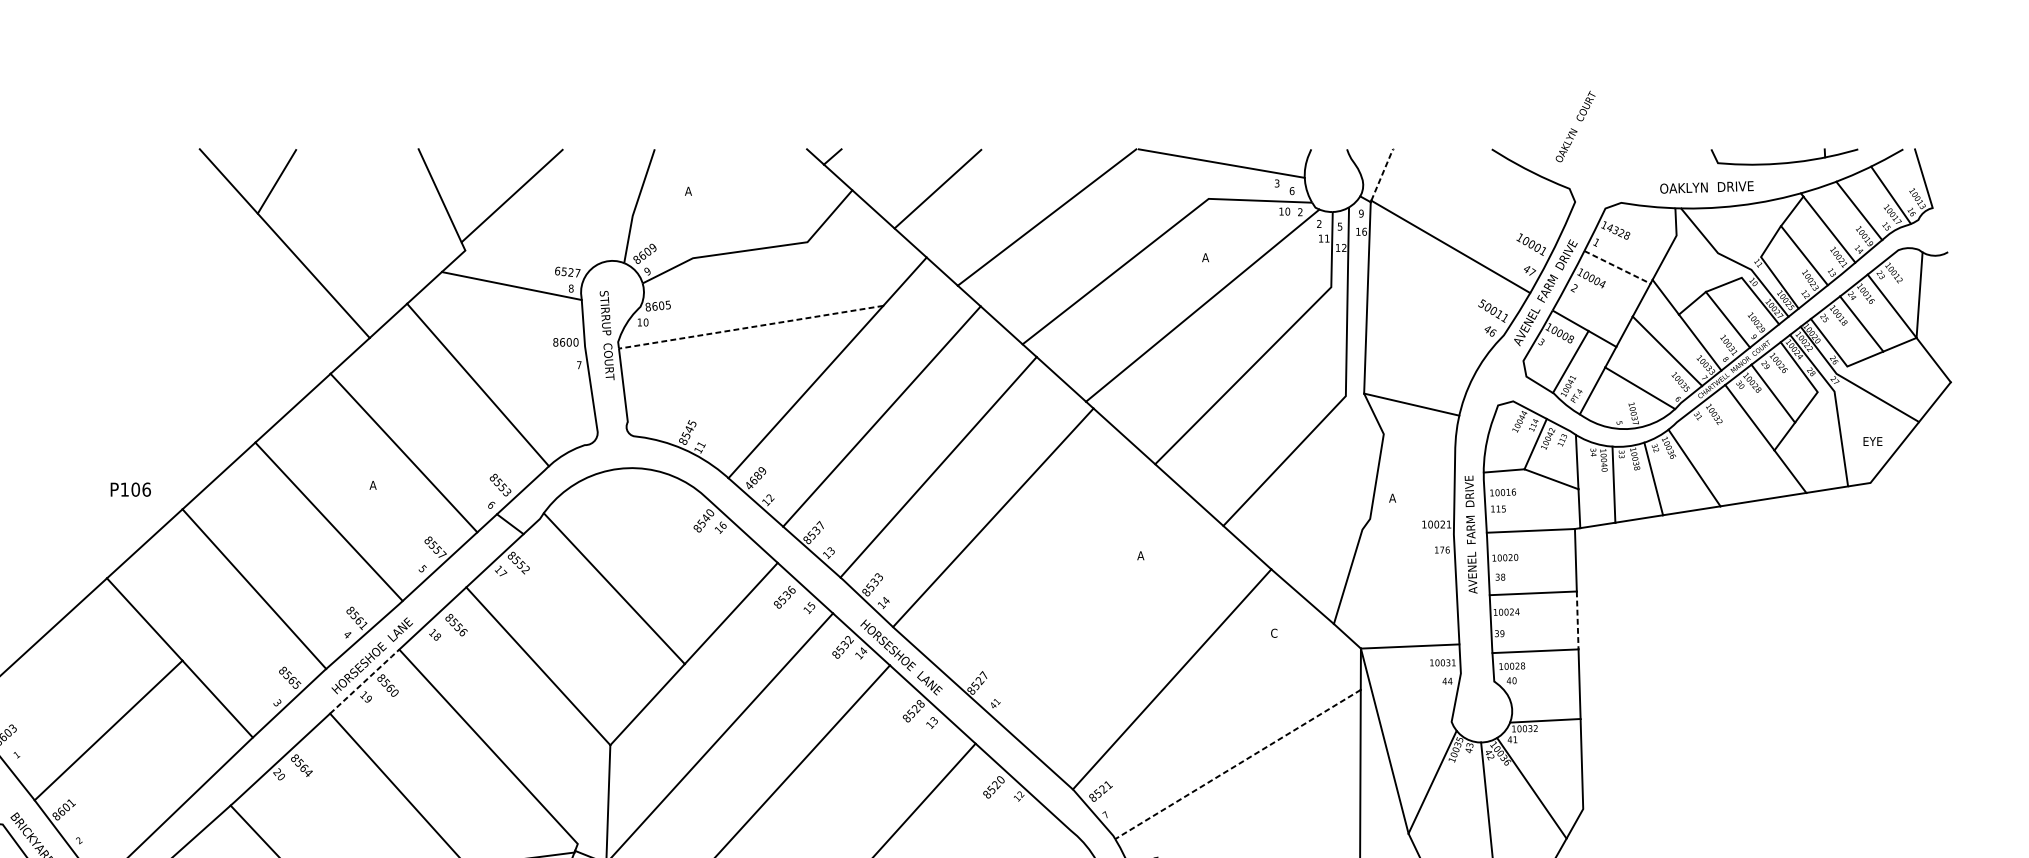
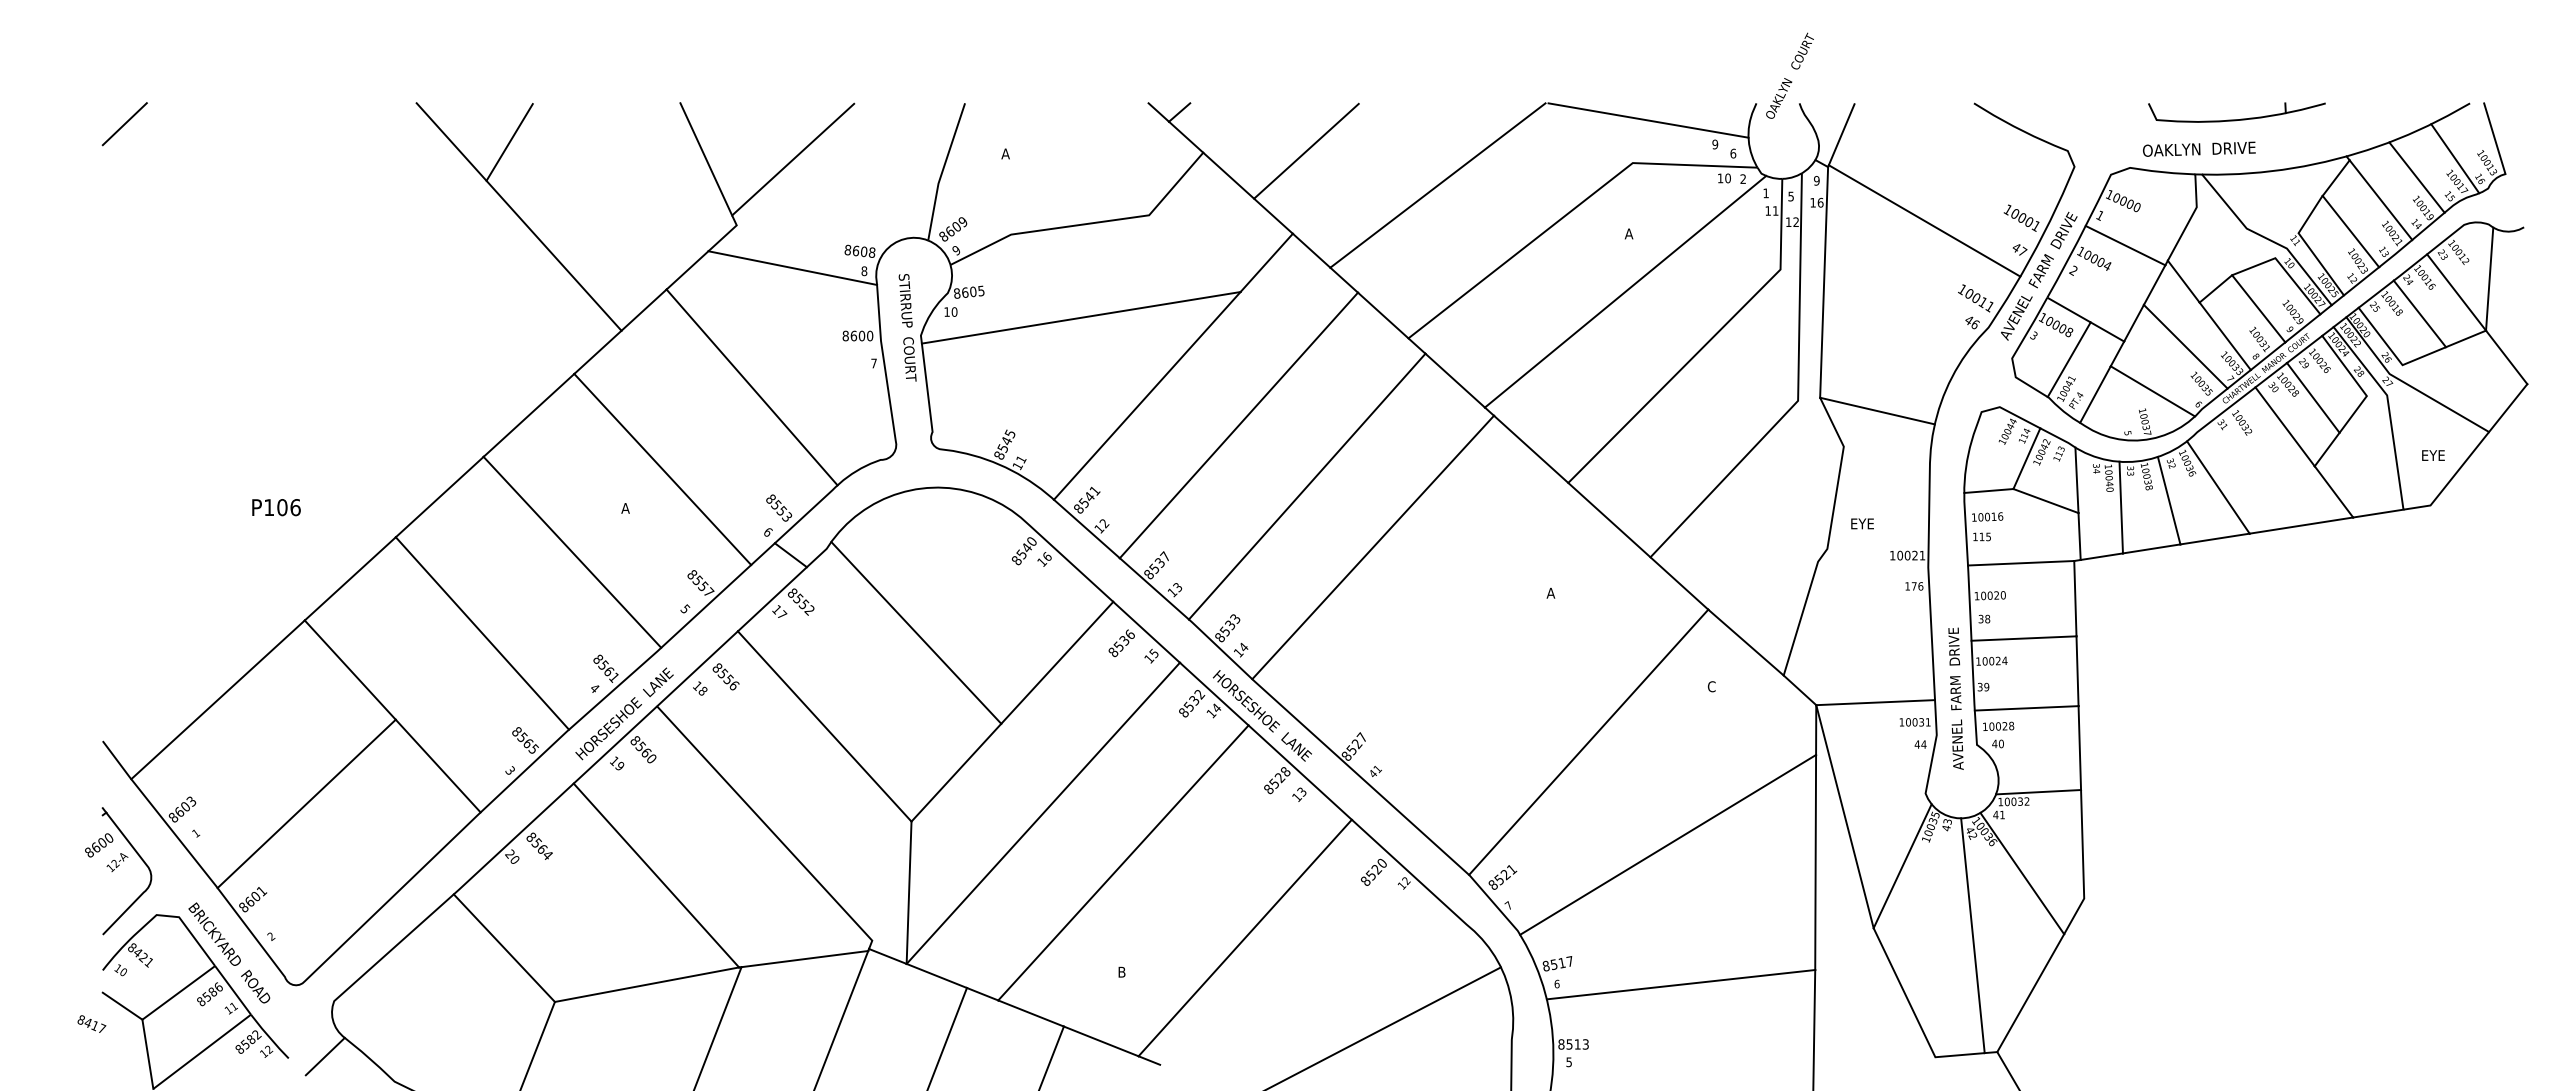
text: (1575, 126) -> (1789, 75), moved
part: (1784, 162) -> (2236, 119), moved
line: (1382, 174) -> (1842, 133), dashed -> solid
text: (1277, 183) -> (1715, 144), 3 -> 9
text: (1707, 186) -> (2199, 148), moved
text: (1318, 224) -> (1765, 193), 2 -> 1
text: (1618, 231) -> (2126, 202), 14328 -> 10000
line: (1617, 267) -> (2125, 245), dashed -> solid
text: (567, 271) -> (859, 250), 6527 -> 8608
text: (1481, 303) -> (1961, 289), 50011 -> 10011
line: (750, 327) -> (1080, 317), dashed -> solid
text: (756, 477) -> (1087, 499), 4689 -> 8541
text: (130, 489) -> (276, 507), moved
text: (1398, 497) -> (1861, 523), A -> EYE
text: (1470, 534) -> (1955, 698), moved
line: (1577, 620) -> (2077, 671), dashed -> solid
line: (364, 681) -> (615, 744), dashed -> solid
line: (1237, 765) -> (1667, 845), dashed -> solid

